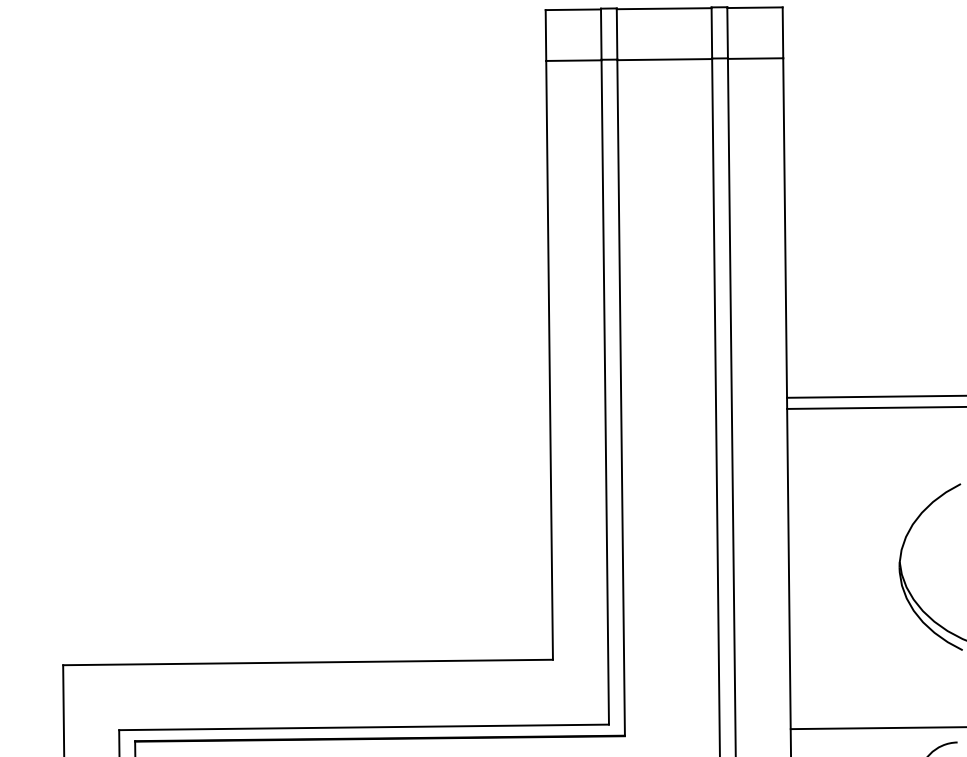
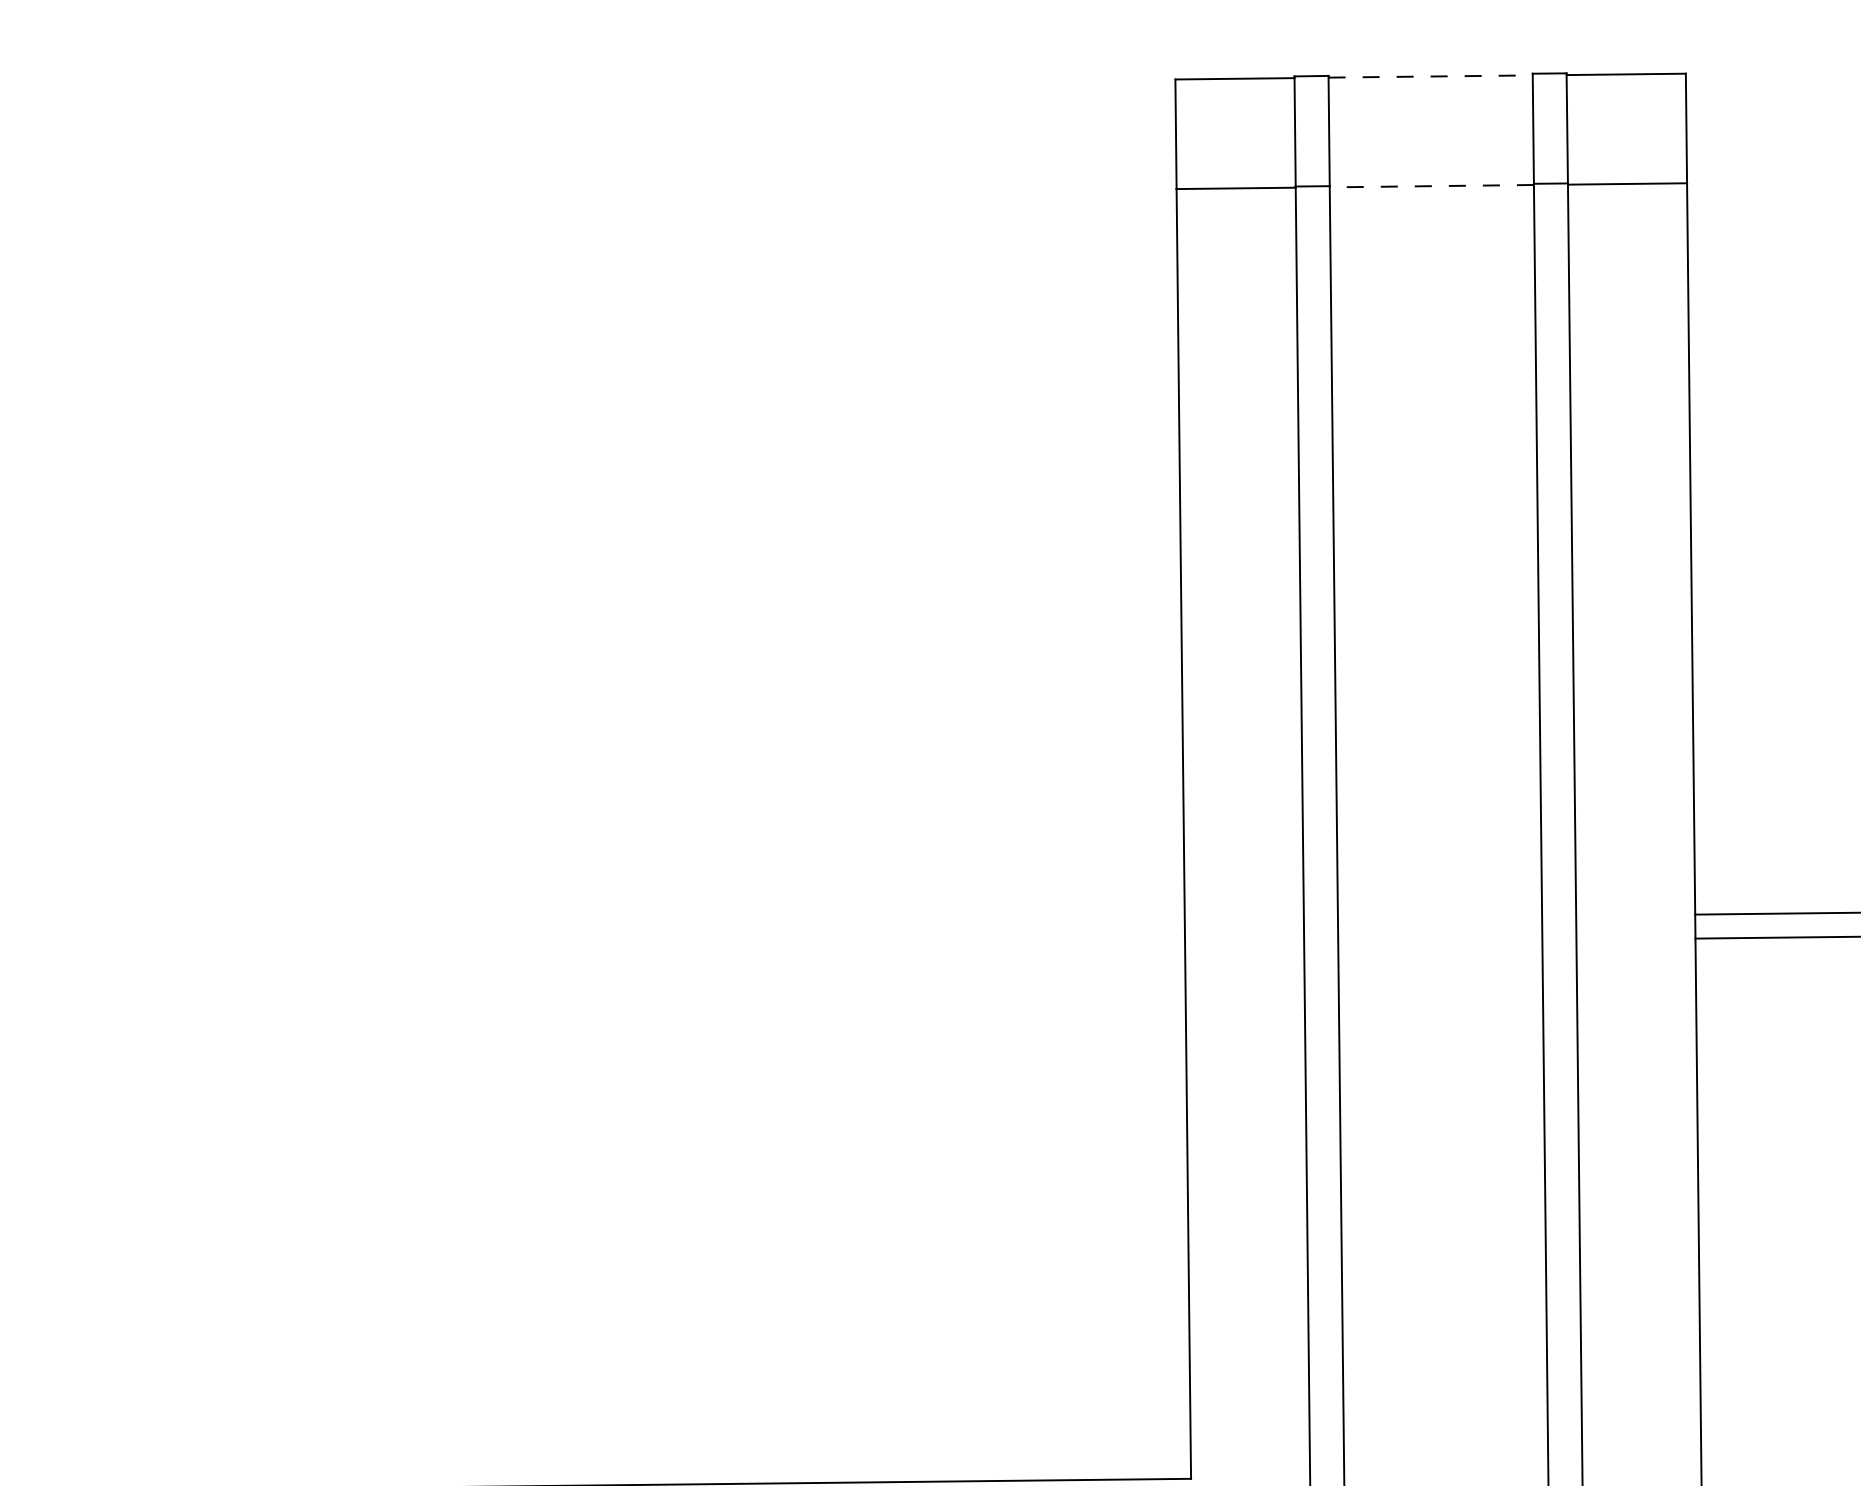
line: (664, 8) -> (1431, 76), solid -> dashed
line: (664, 59) -> (1431, 185), solid -> dashed

